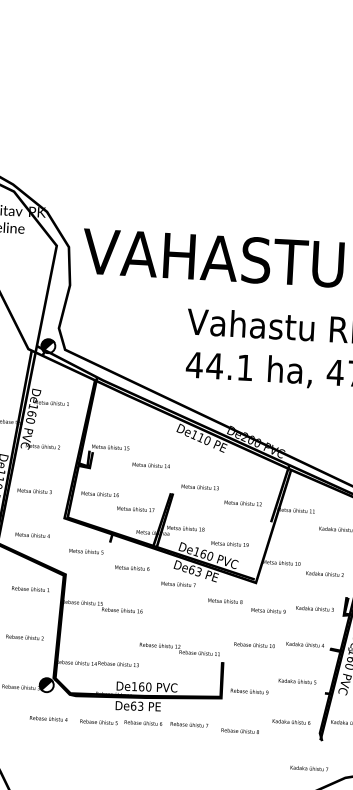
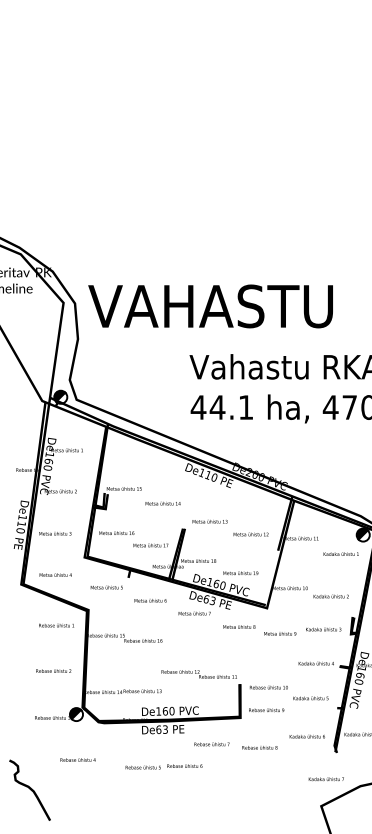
text: (254, 645) -> (268, 687), moved
text: (48, 718) -> (77, 759), moved
text: (120, 722) -> (163, 766), moved

